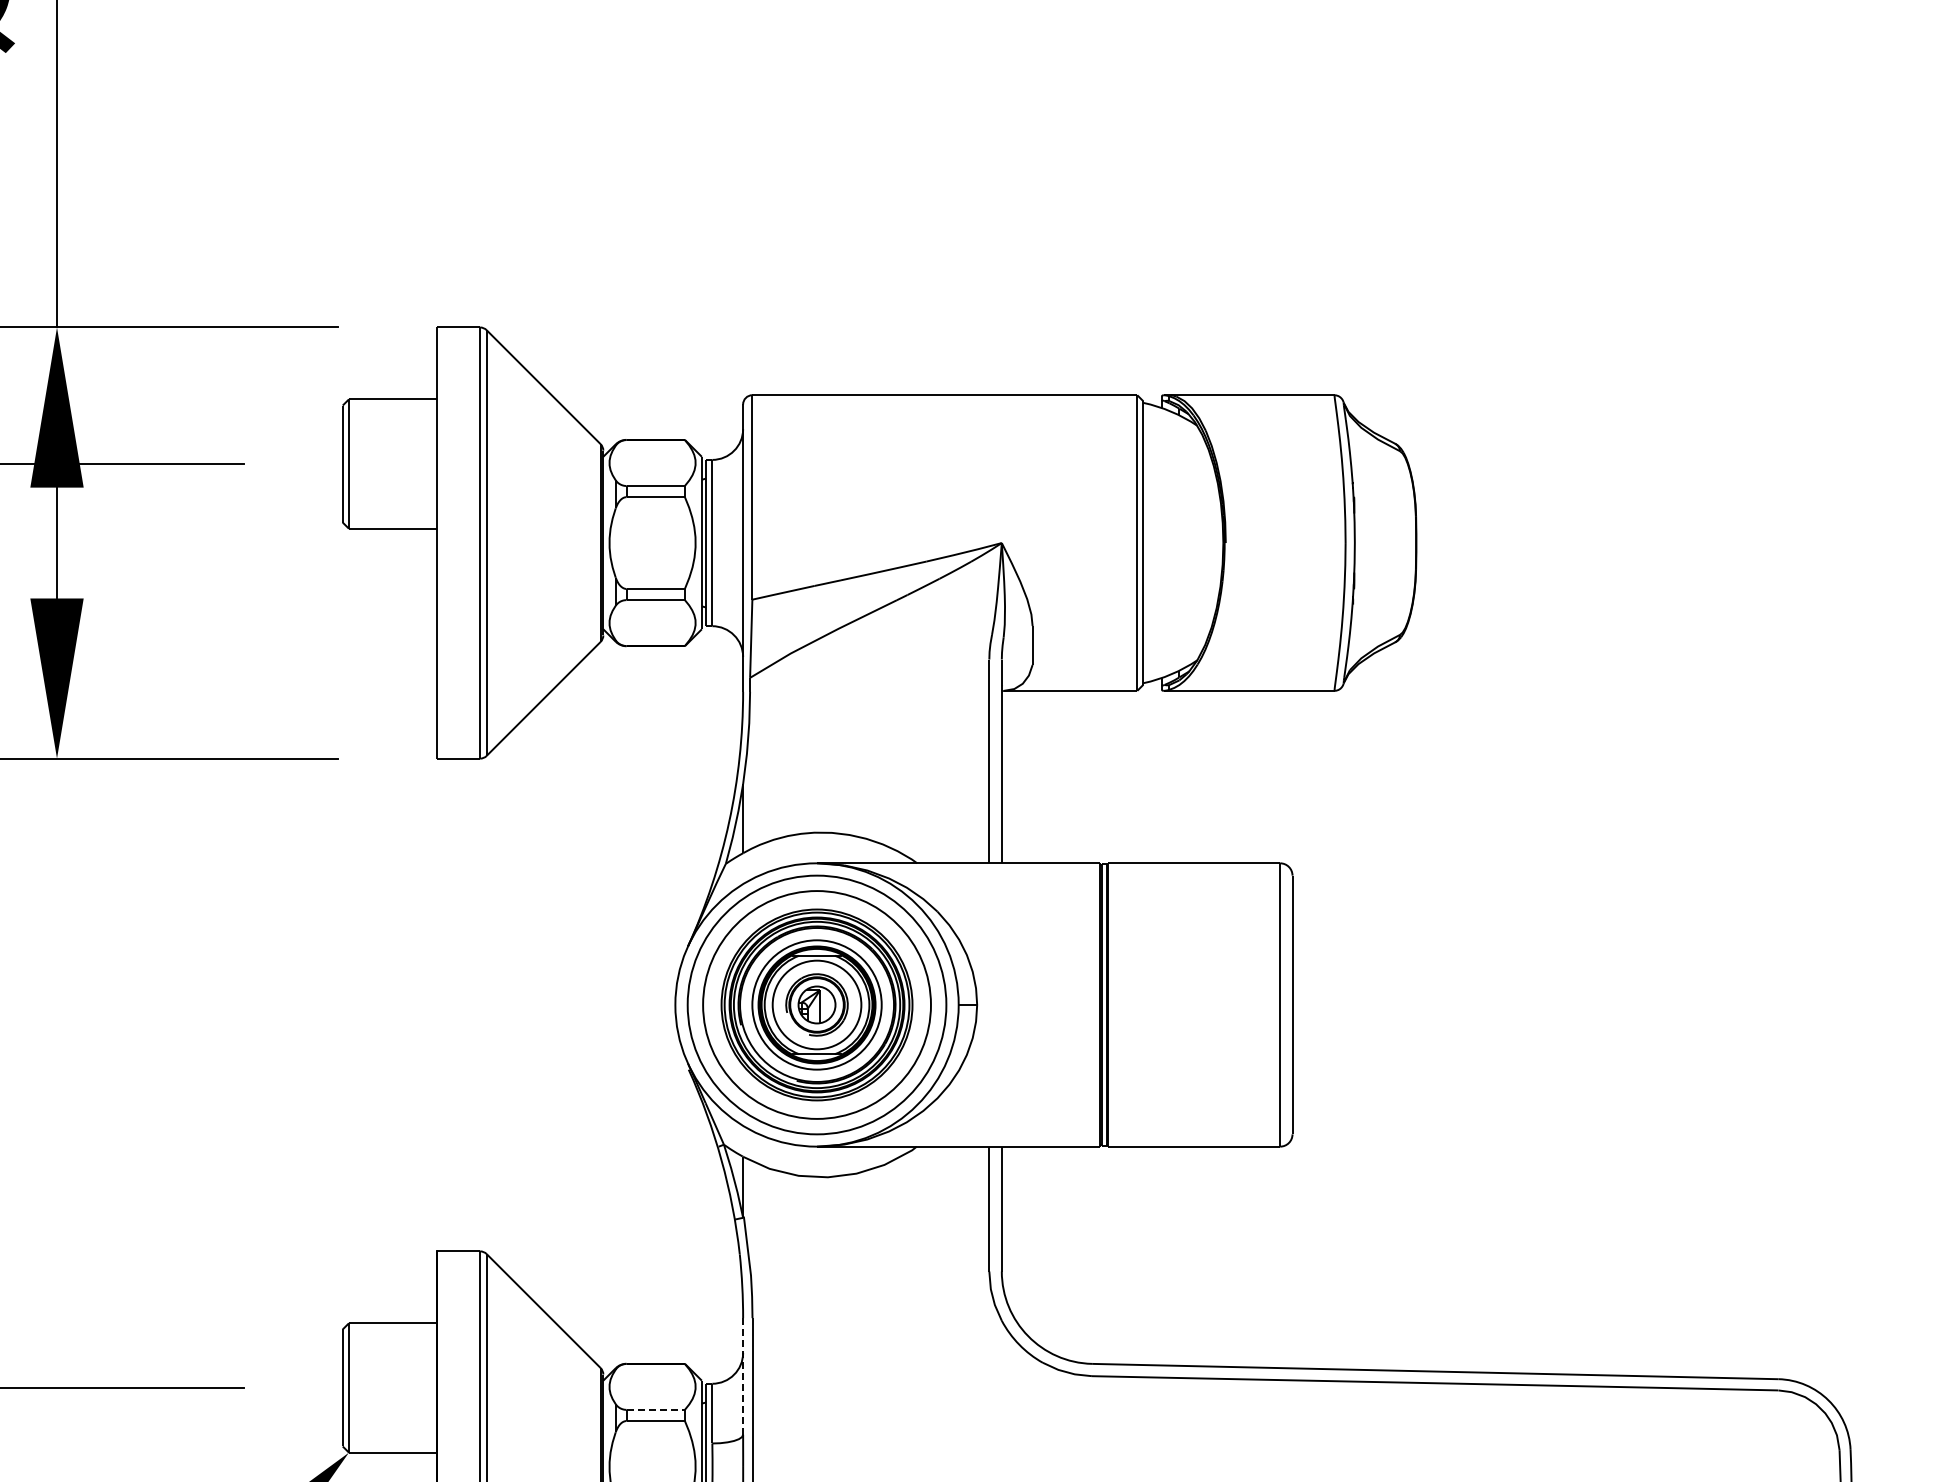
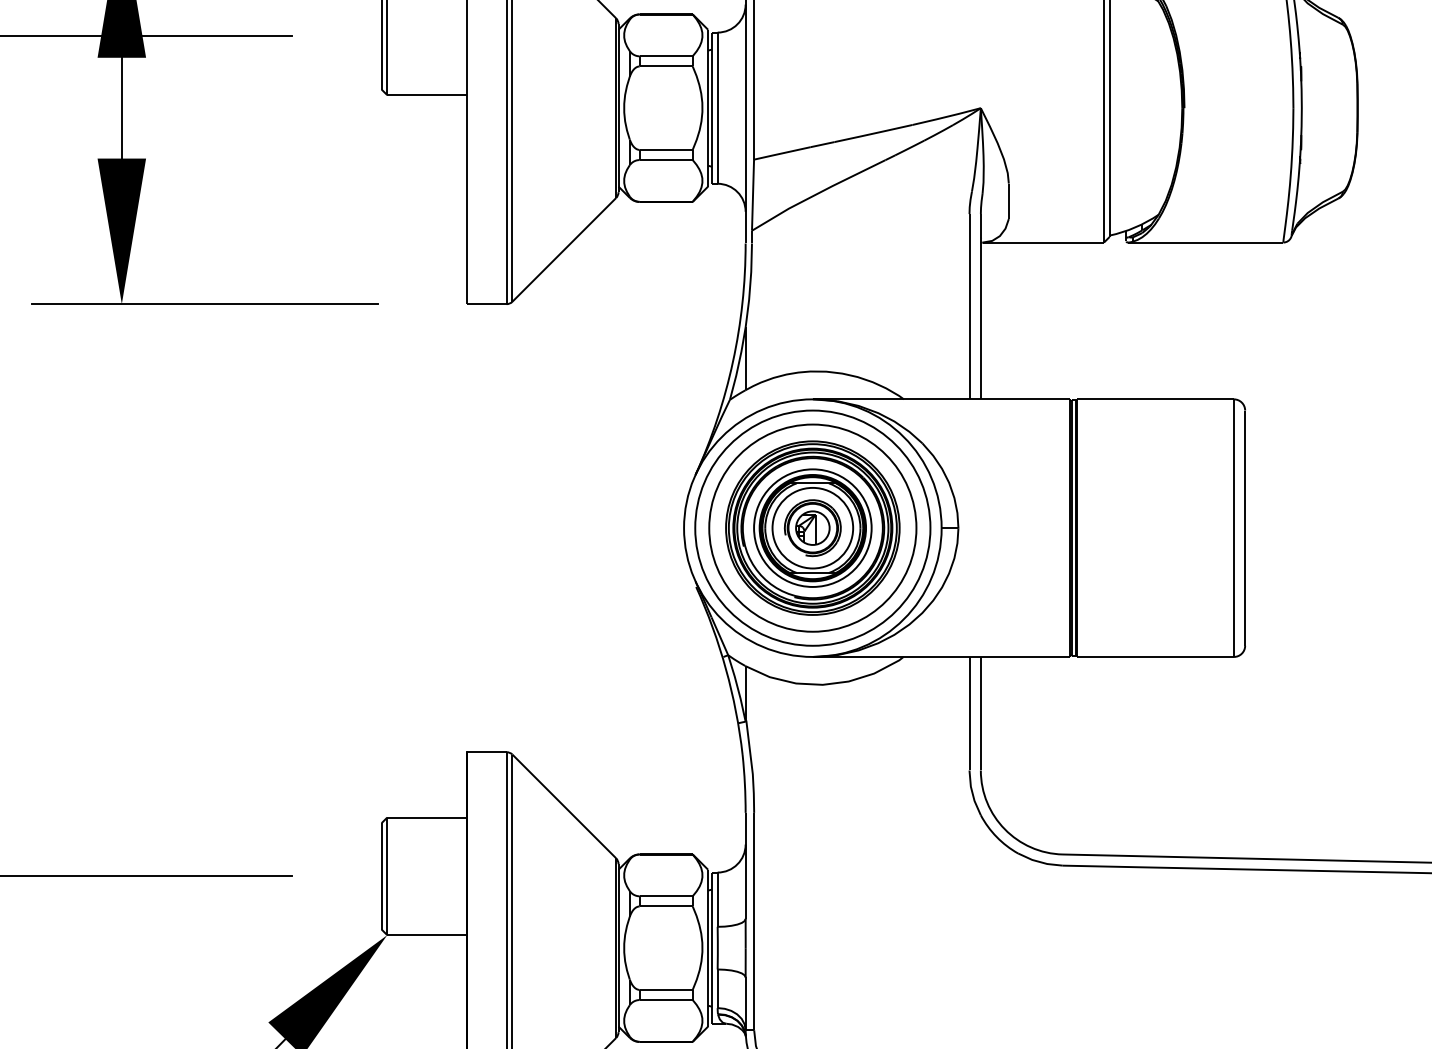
line: (743, 1376) -> (745, 865), dashed -> solid
line: (656, 1409) -> (666, 895), dashed -> solid

